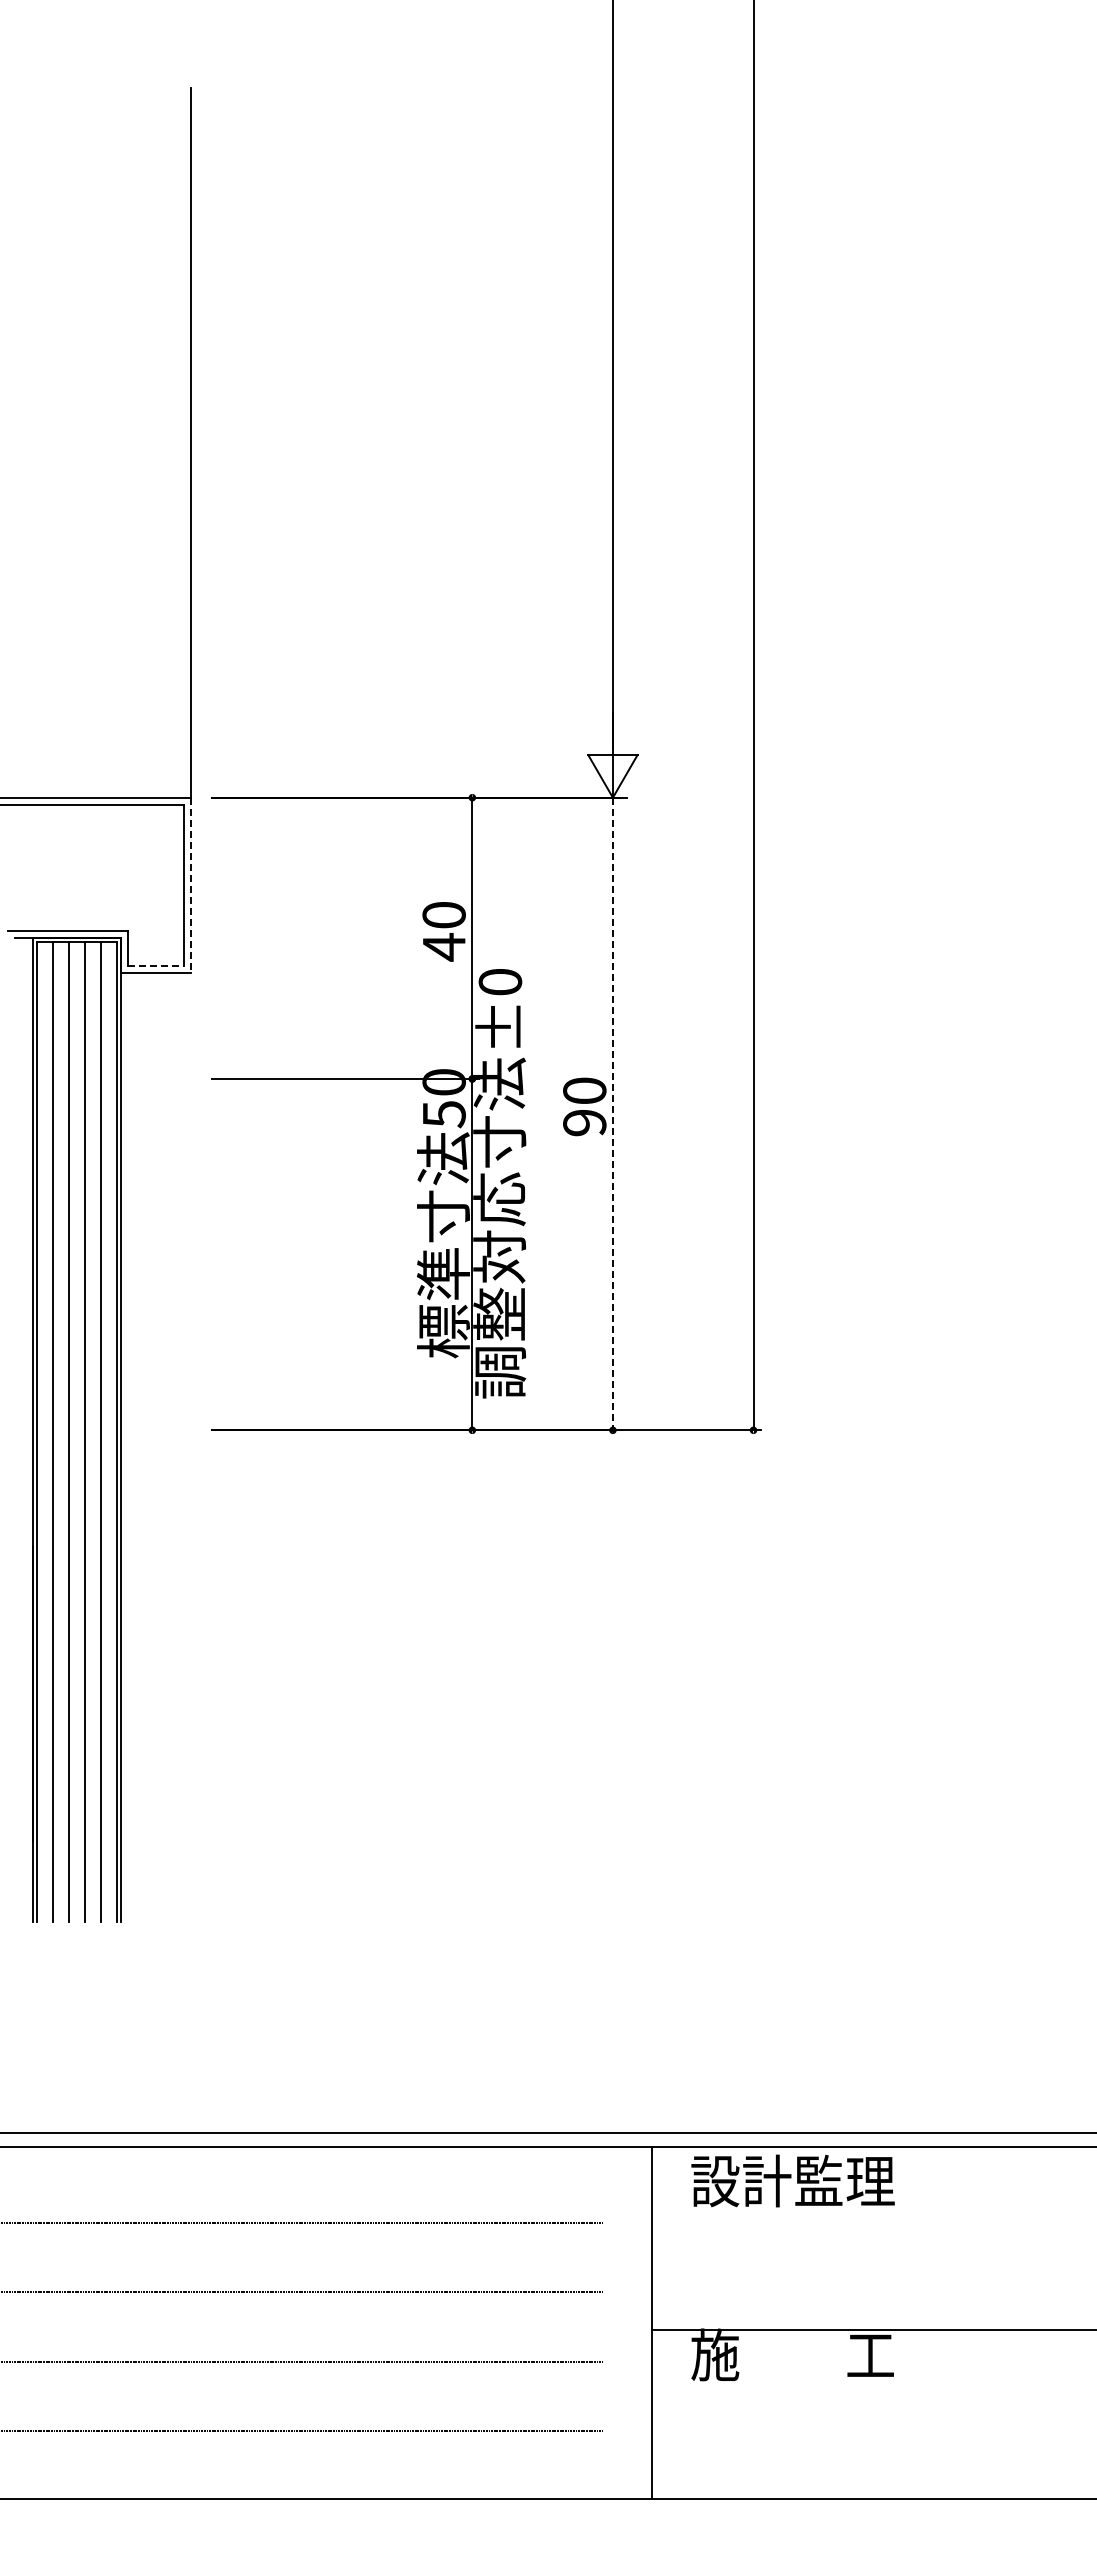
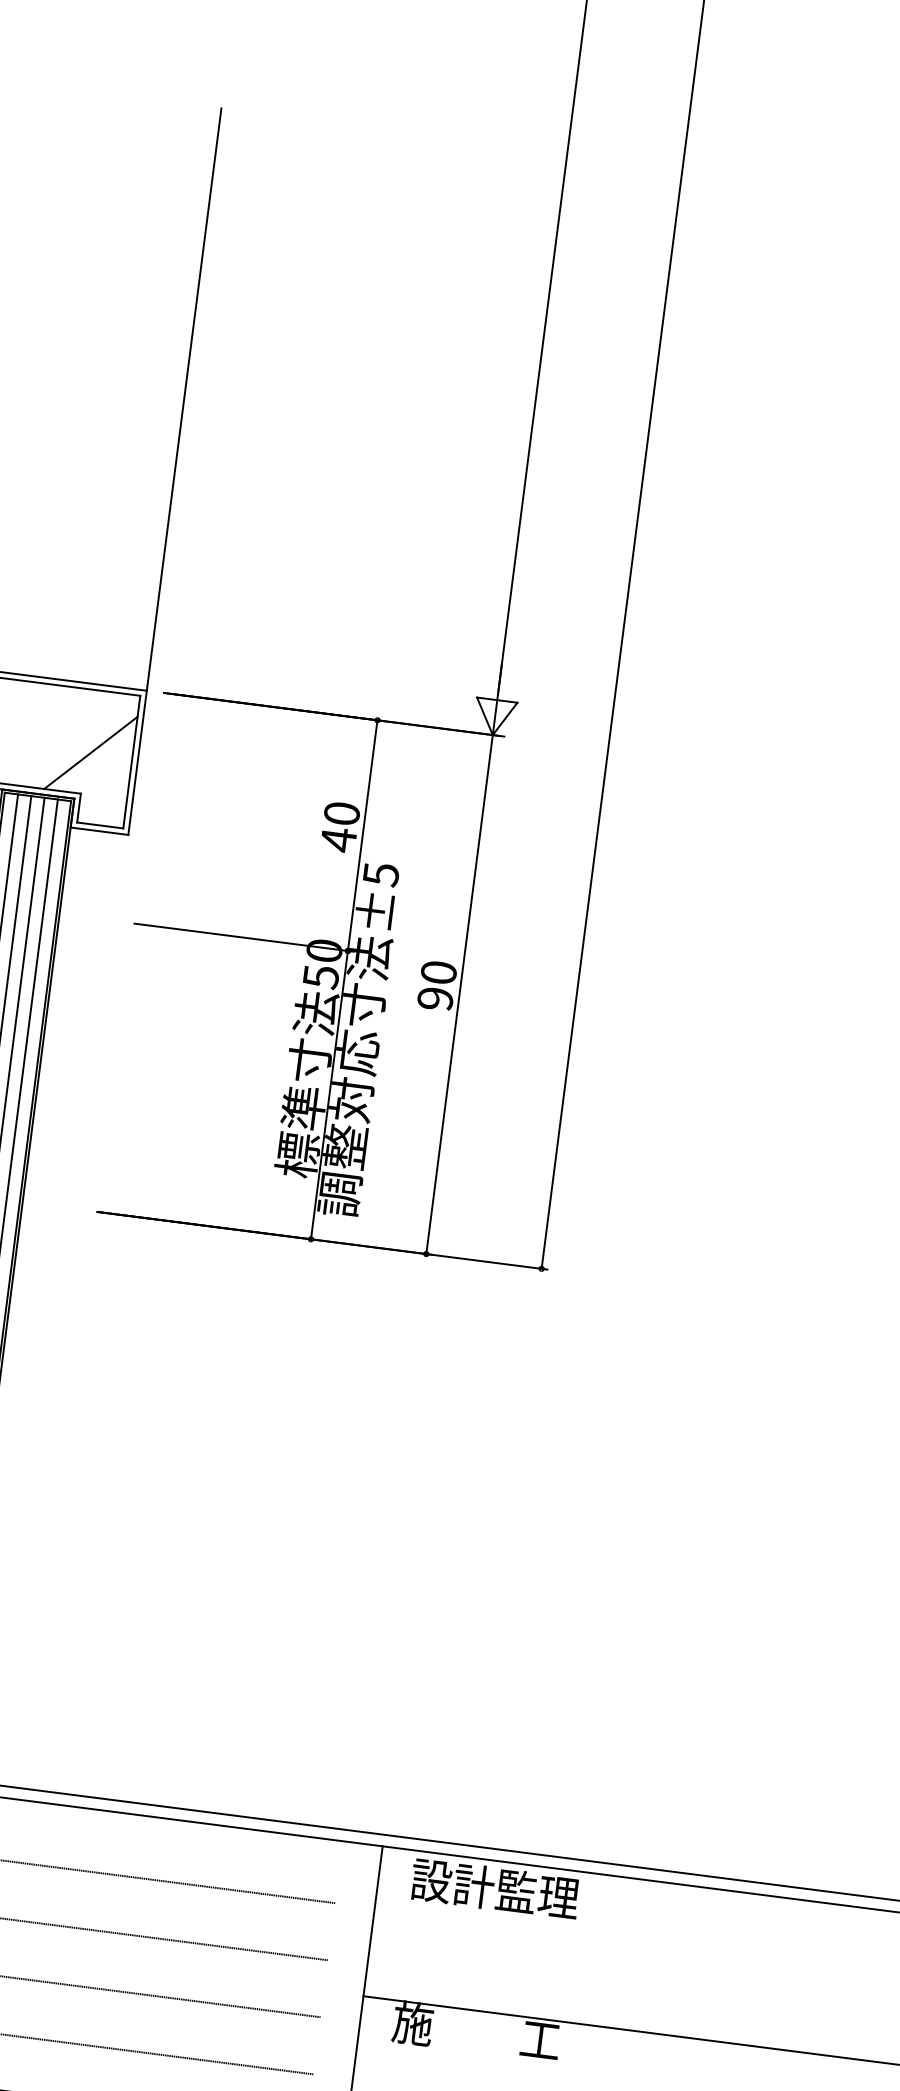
line: (133, 880) -> (90, 752), added
line: (191, 885) -> (137, 762), dashed -> solid
line: (156, 966) -> (100, 825), dashed -> solid
text: (500, 982) -> (381, 874), ±0 -> ±5
line: (612, 1114) -> (459, 994), dashed -> solid

